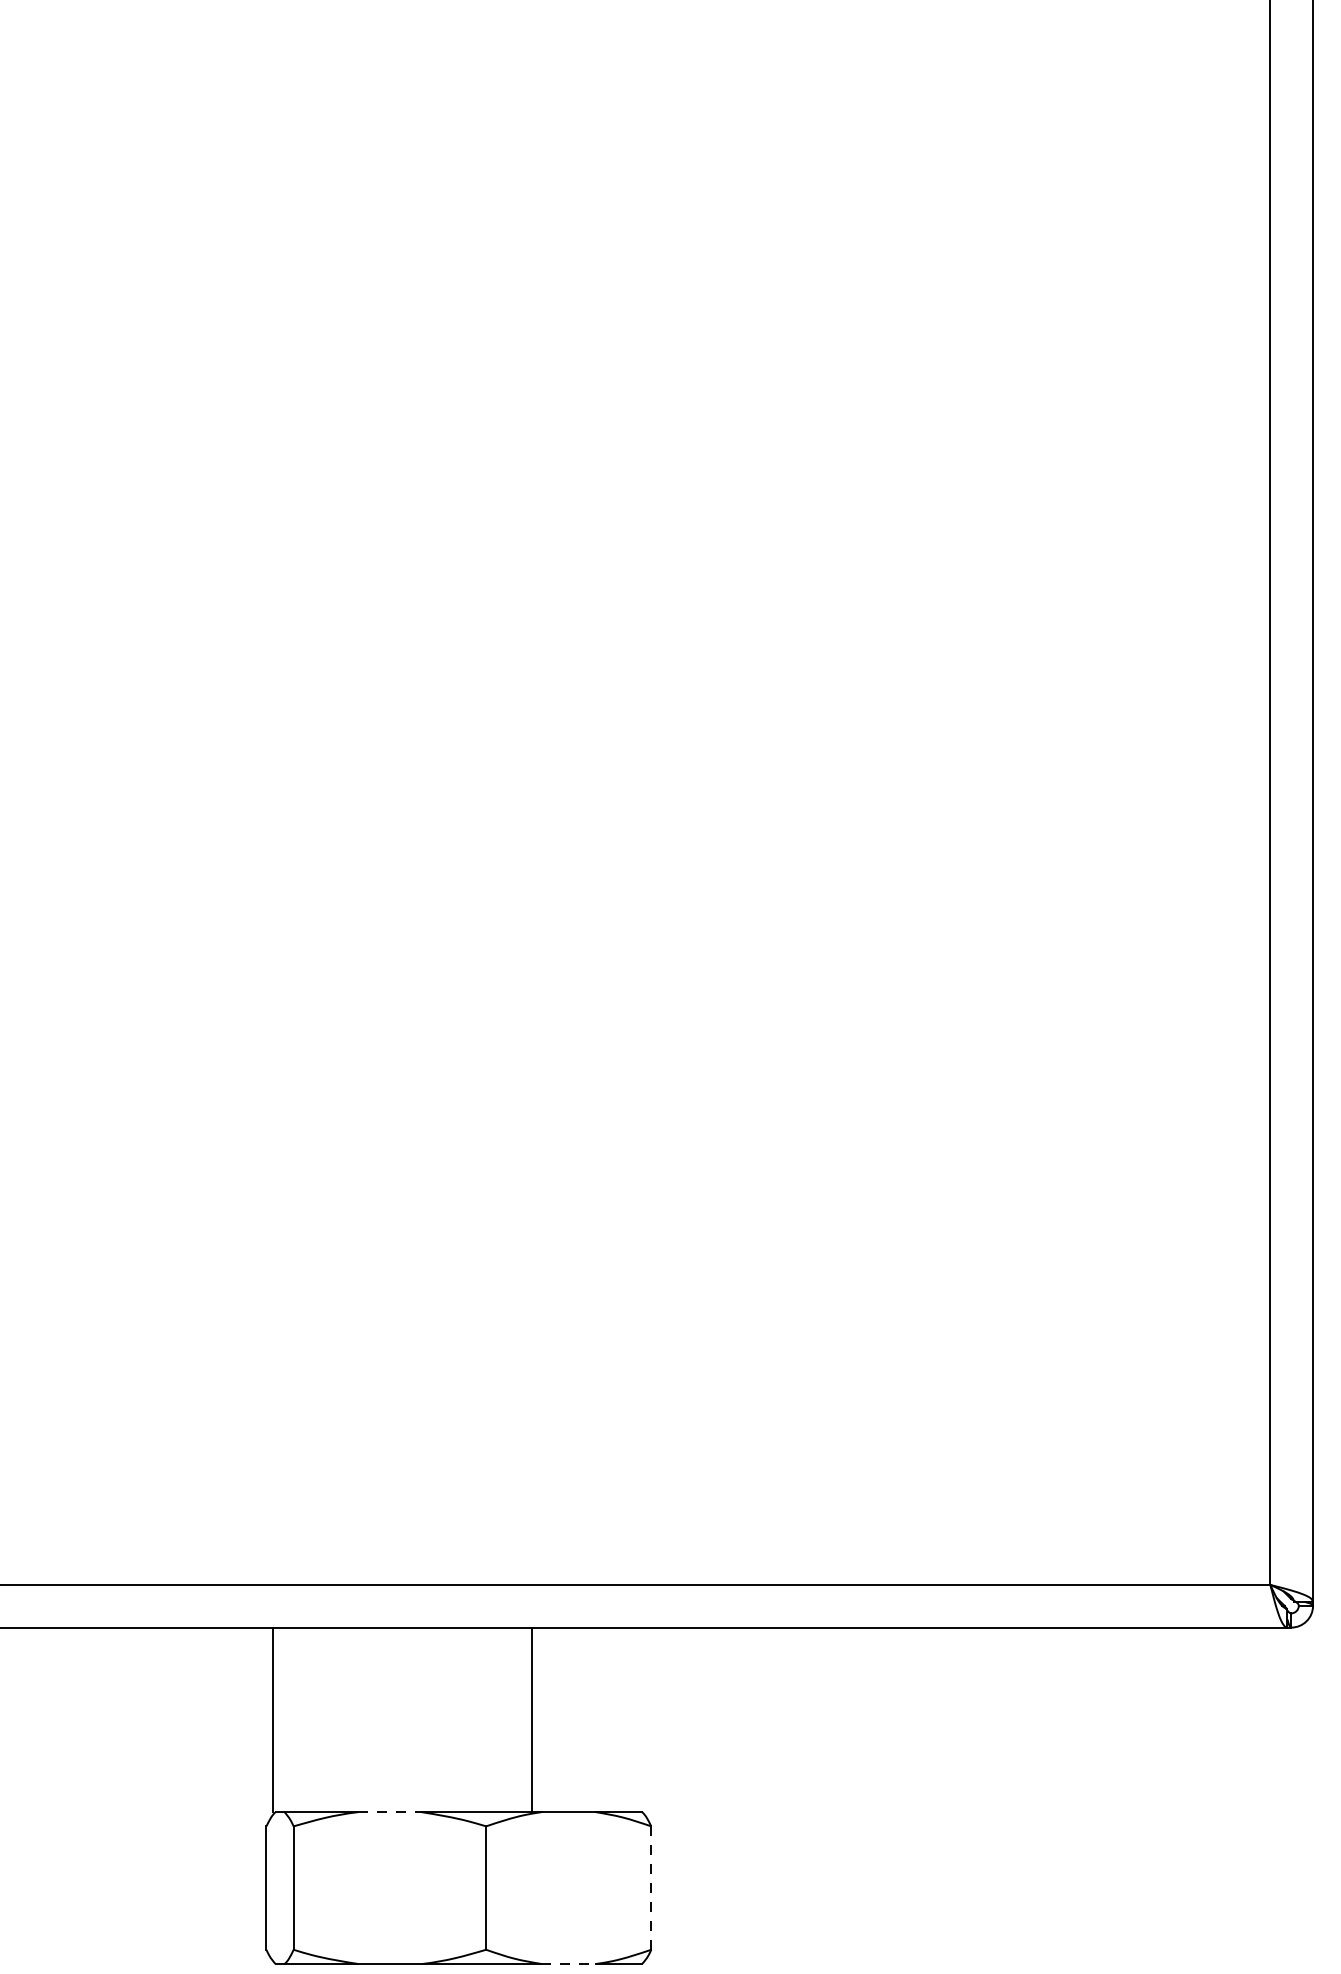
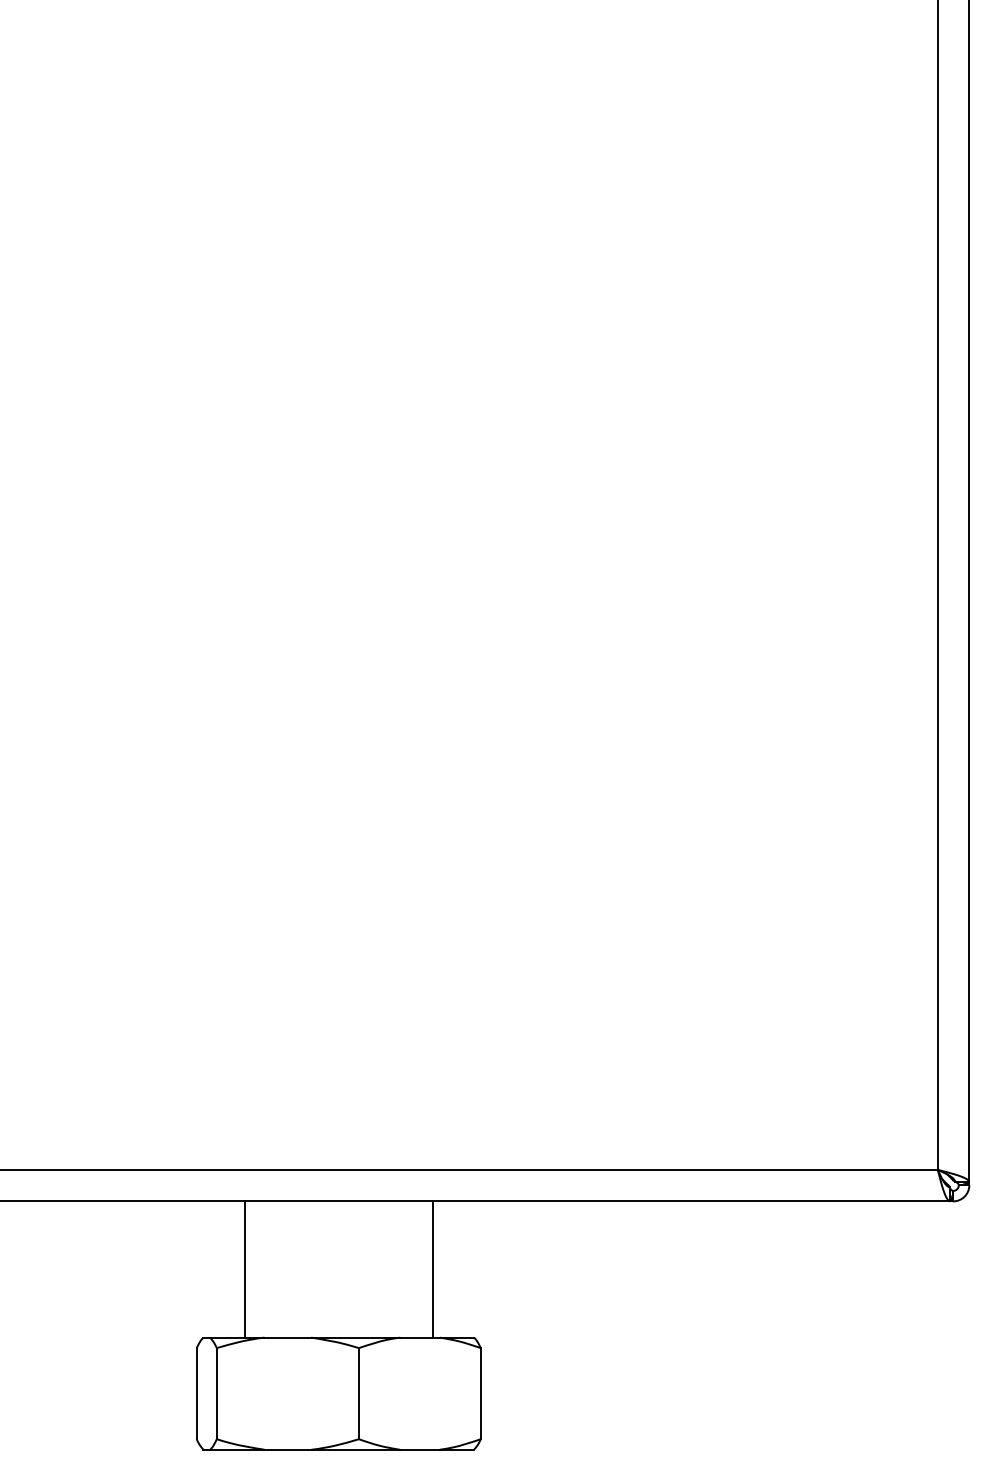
line: (273, 1719) -> (244, 1269), moved
line: (532, 1719) -> (432, 1269), moved
line: (389, 1812) -> (287, 1337), dashed -> solid
line: (651, 1888) -> (480, 1393), dashed -> solid
line: (569, 1964) -> (420, 1450), dashed -> solid

